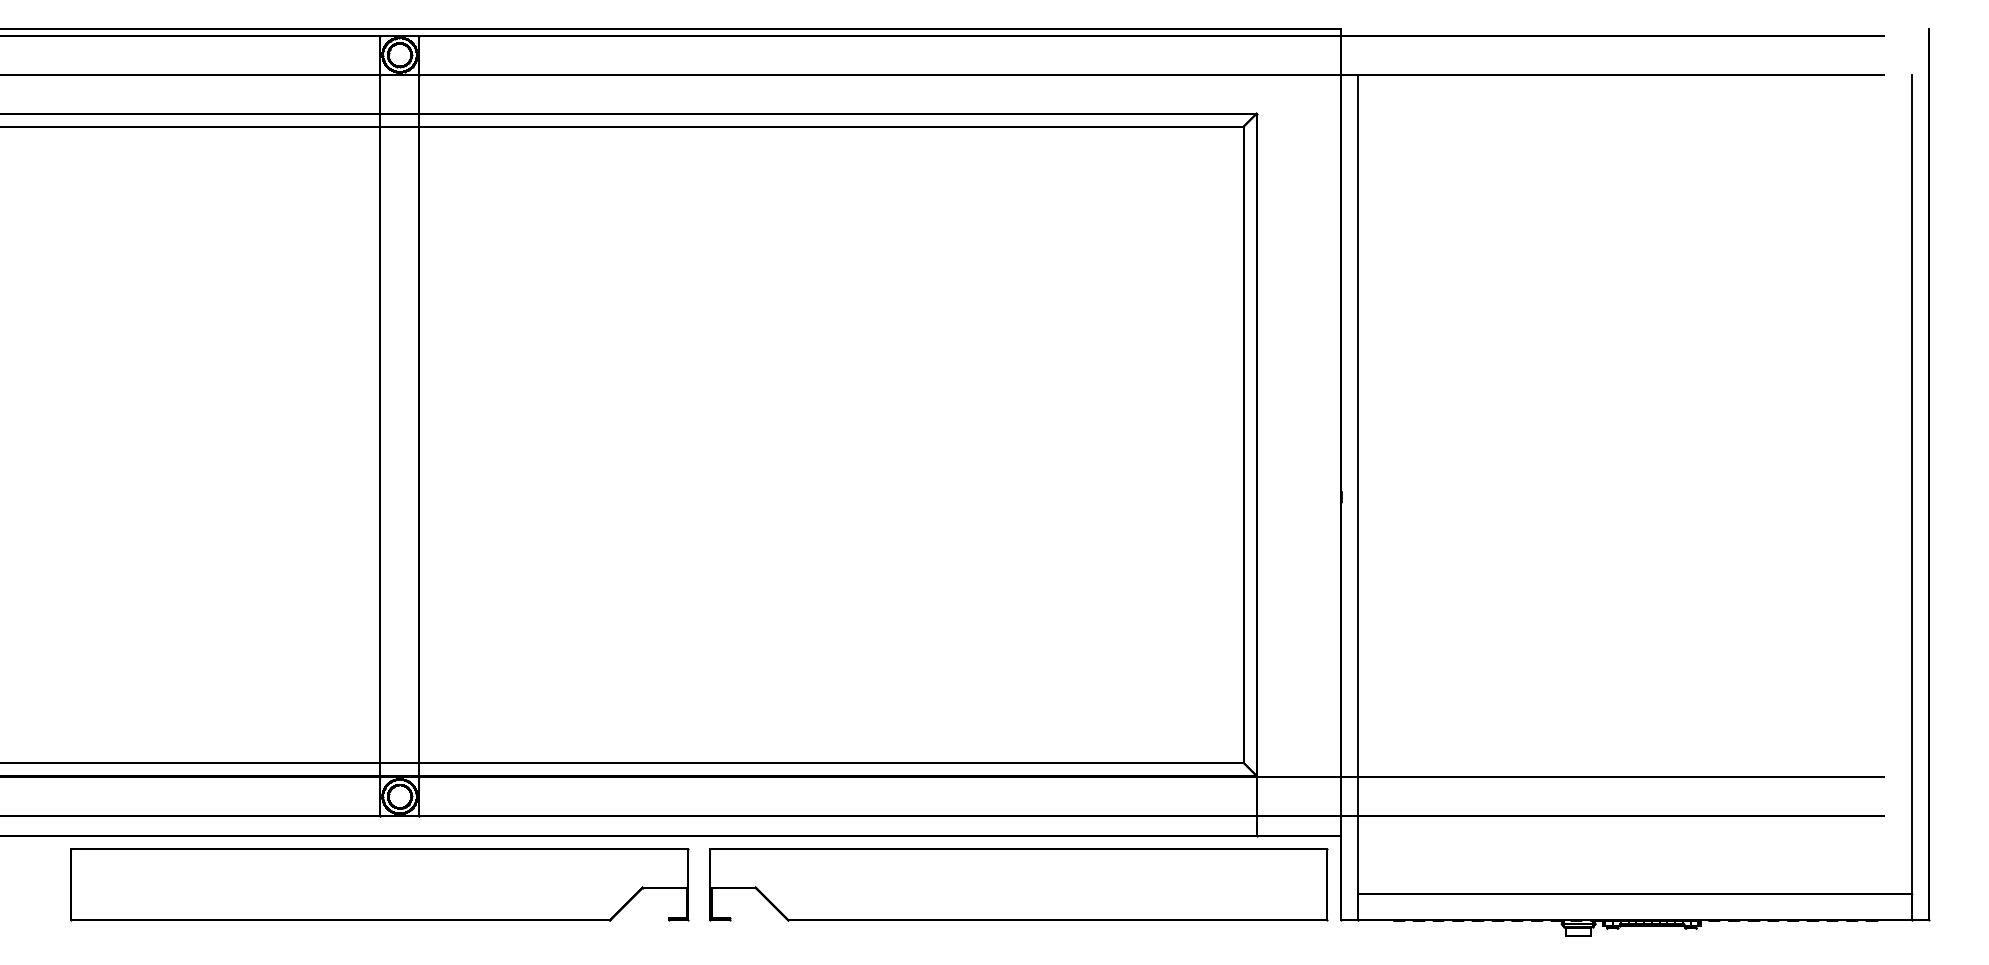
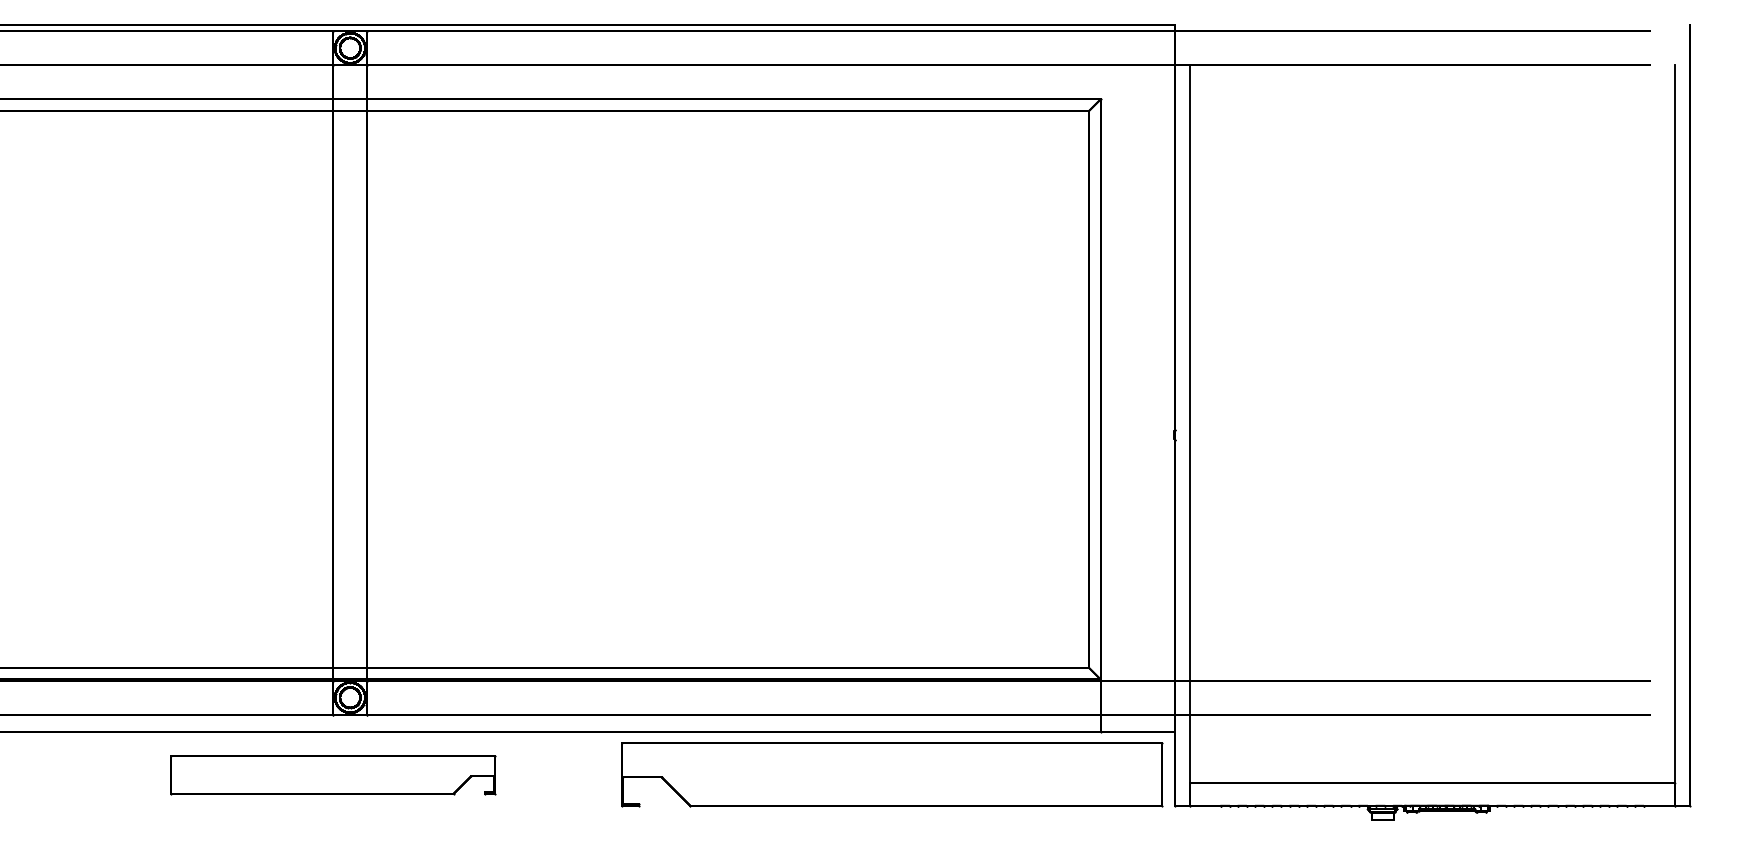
part: (380, 884) -> (333, 774), size x0.6

